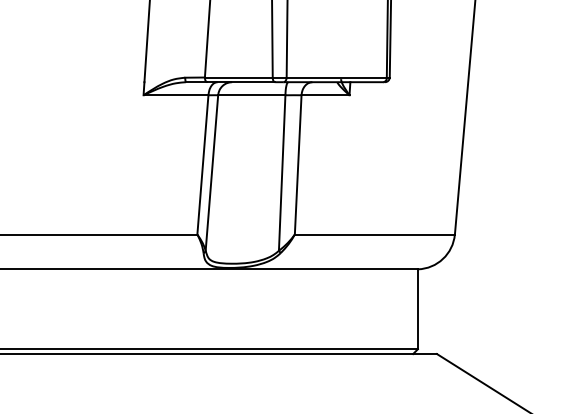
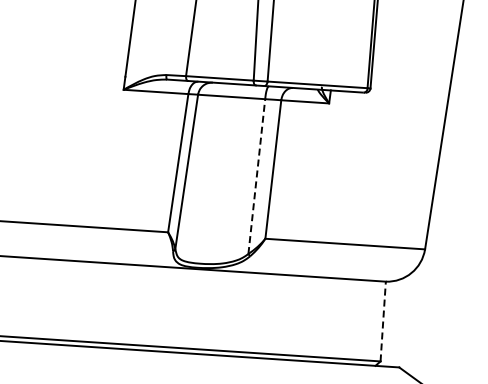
line: (282, 173) -> (257, 177), solid -> dashed
line: (417, 309) -> (382, 321), solid -> dashed

